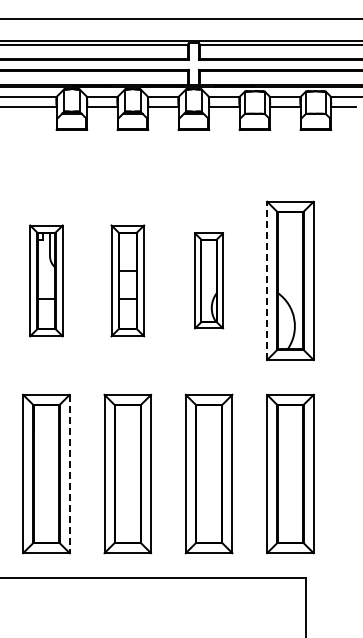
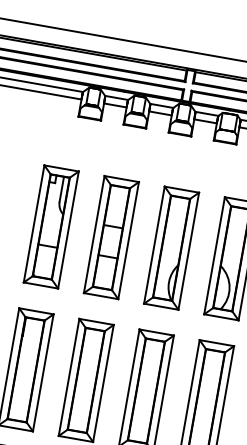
part: (46, 280) -> (51, 226), size x1.43
part: (127, 280) -> (111, 237), size x1.43
part: (208, 280) -> (171, 247), size x1.67
line: (267, 280) -> (214, 255), dashed -> solid
line: (69, 474) -> (43, 373), dashed -> solid

